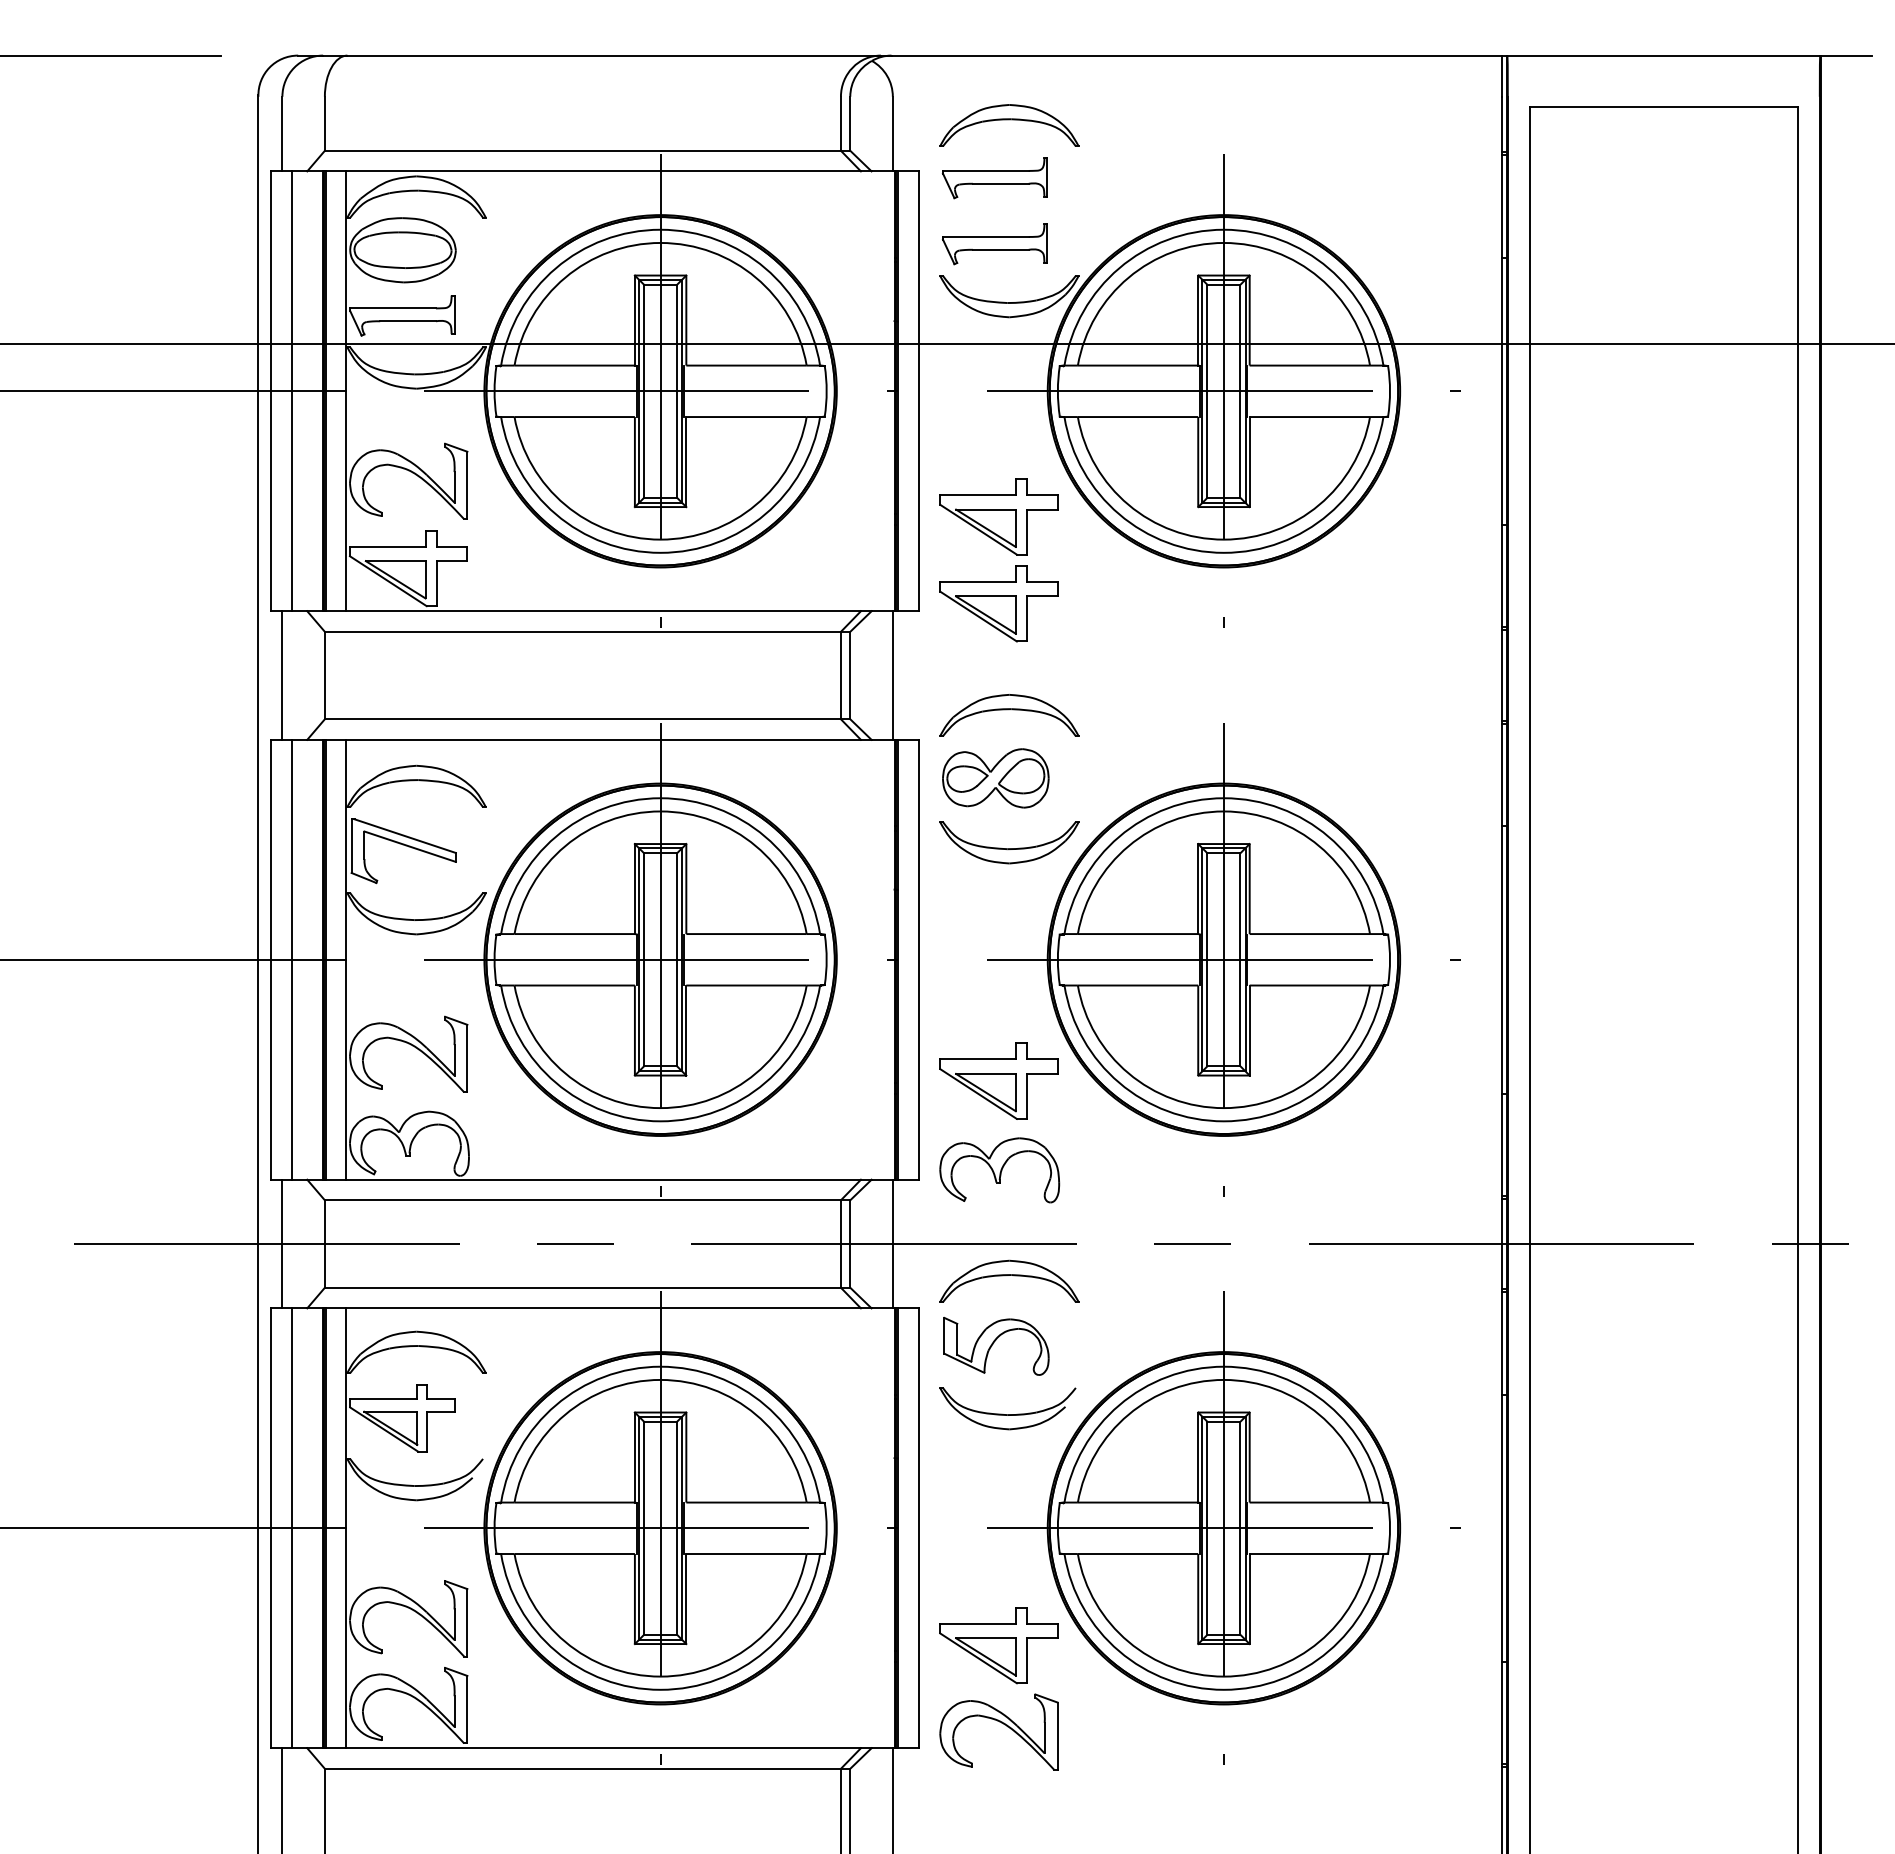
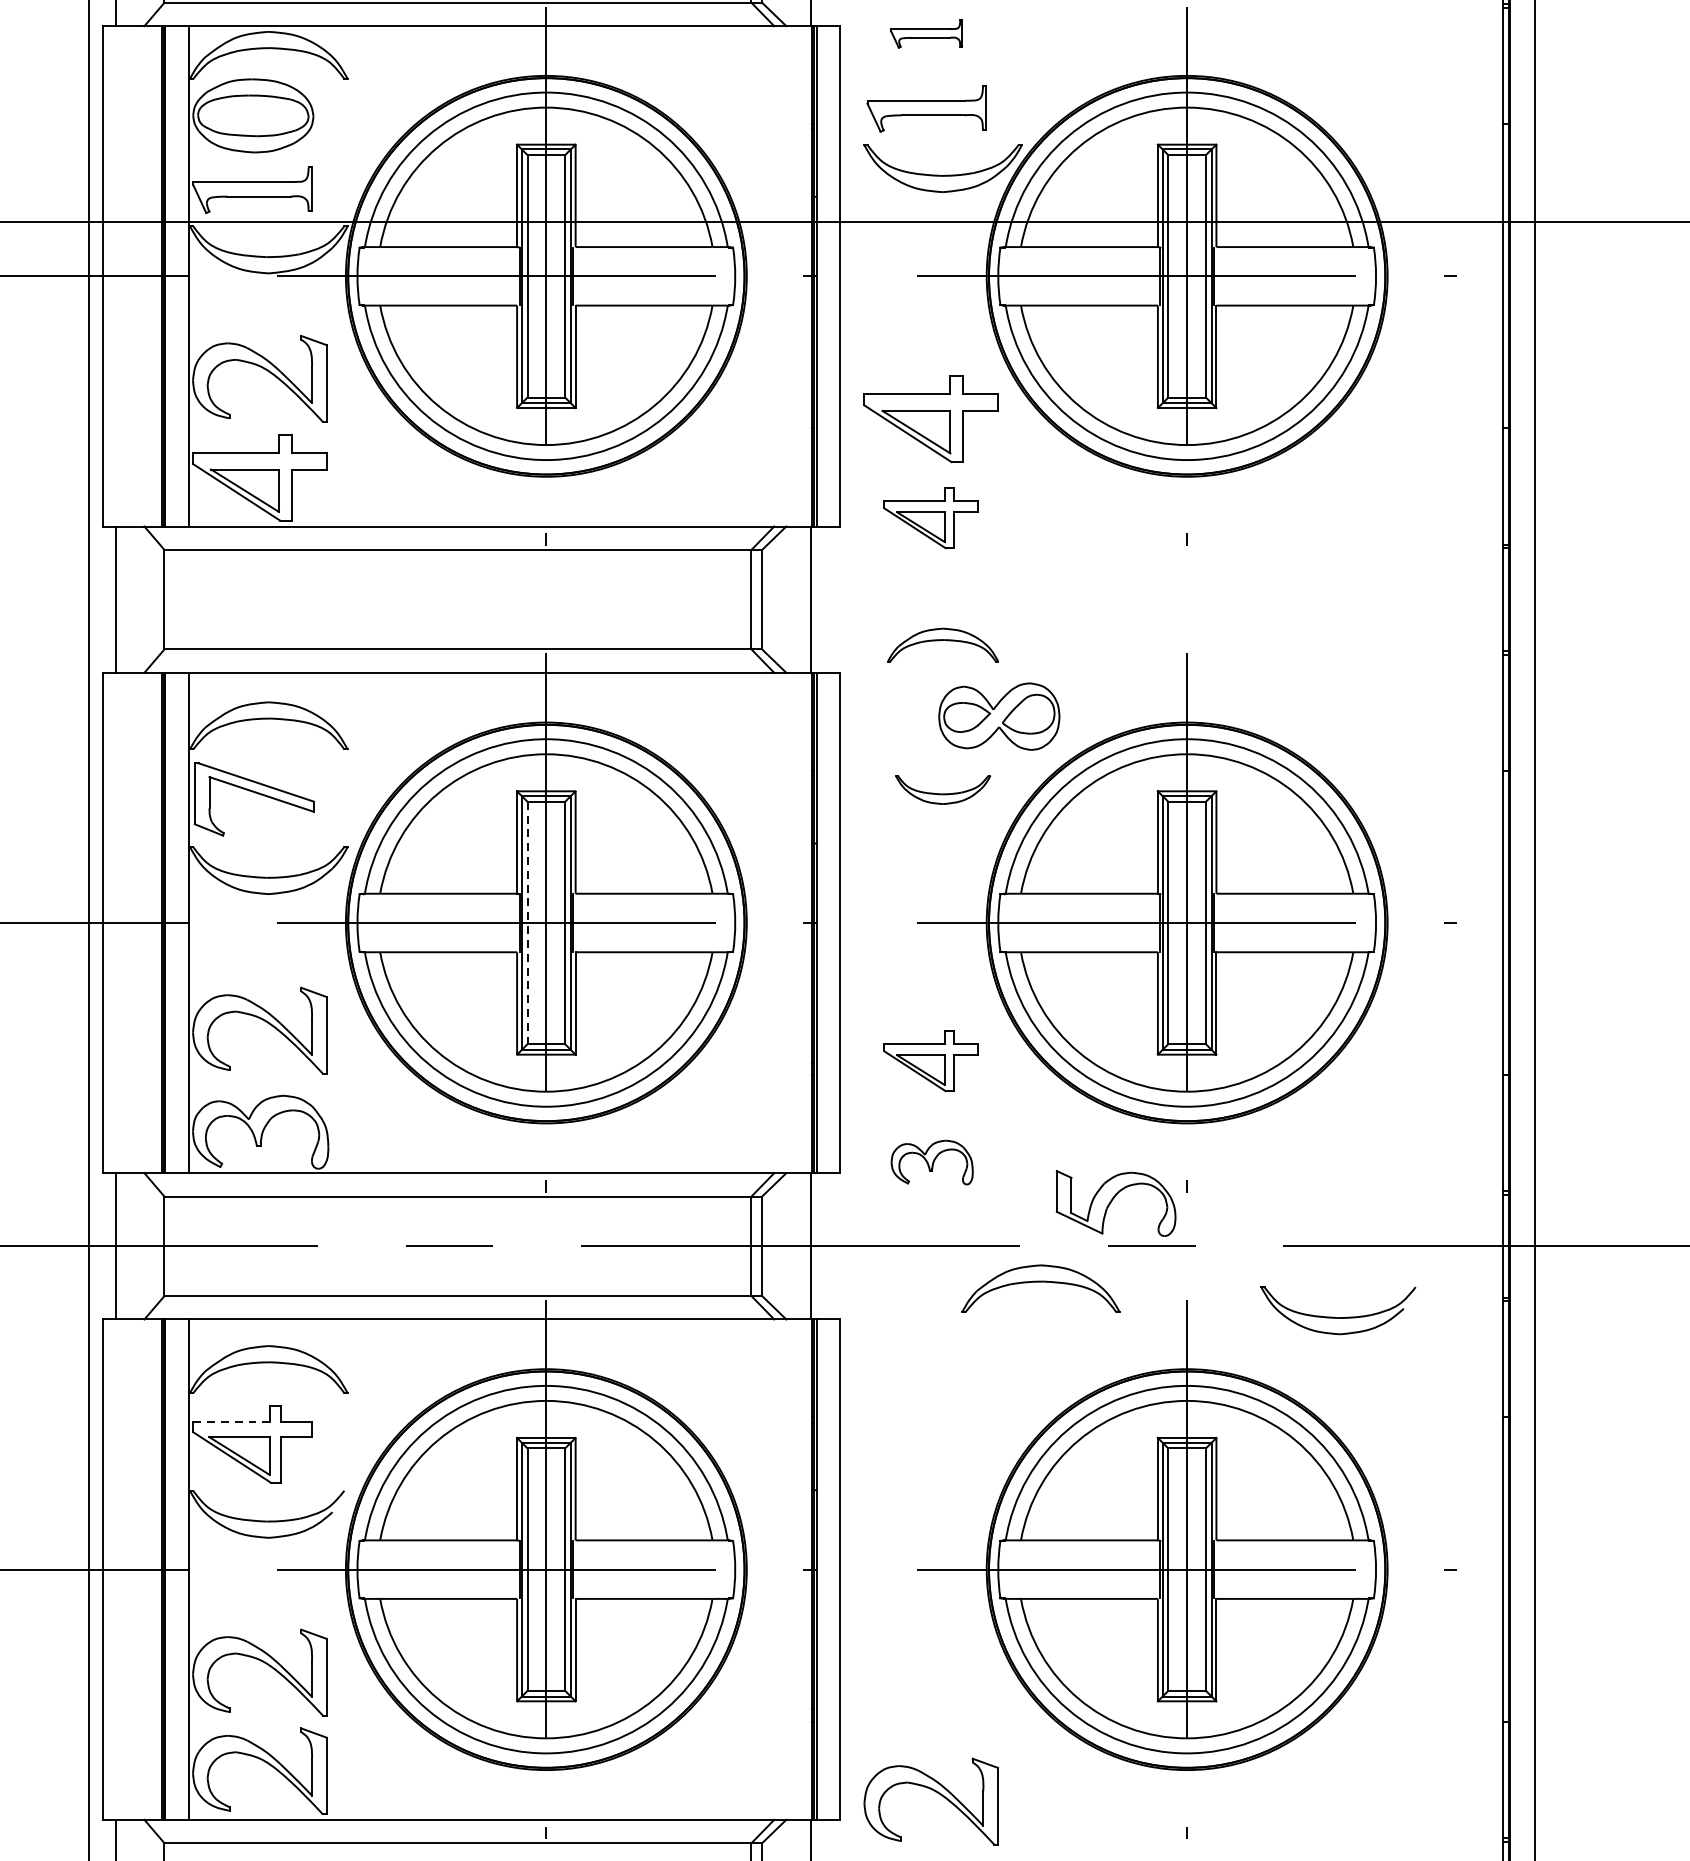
part: (994, 178) -> (926, 34), size x0.6
line: (292, 391) -> (127, 276), removed
part: (998, 603) -> (930, 517), size x0.7
part: (1009, 715) -> (943, 645), size x0.7
part: (995, 778) -> (998, 716), moved
part: (1009, 842) -> (943, 789), size x0.6
line: (292, 959) -> (127, 922), removed
line: (644, 959) -> (528, 922), solid -> dashed
part: (998, 1080) -> (930, 1060), size x0.7
part: (999, 1170) -> (931, 1162), size x0.6
part: (1009, 1280) -> (1041, 1287), moved
part: (996, 1345) -> (1116, 1202), moved
line: (383, 1398) -> (231, 1422), solid -> dashed
part: (1007, 1408) -> (1337, 1310), moved
line: (292, 1528) -> (127, 1569), removed
part: (998, 1645) -> (930, 1702), removed

